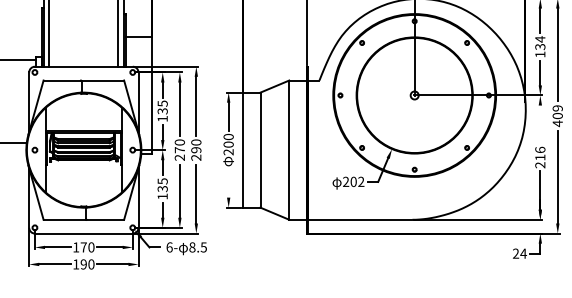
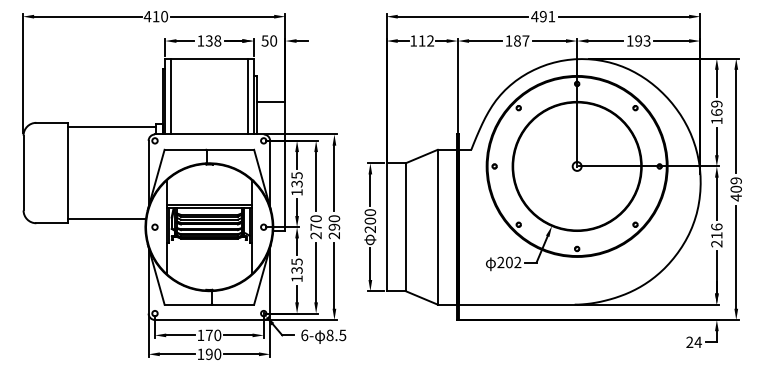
text: (540, 42) -> (716, 107), 134 -> 169
line: (540, 124) -> (716, 198), added
line: (228, 183) -> (370, 264), added

